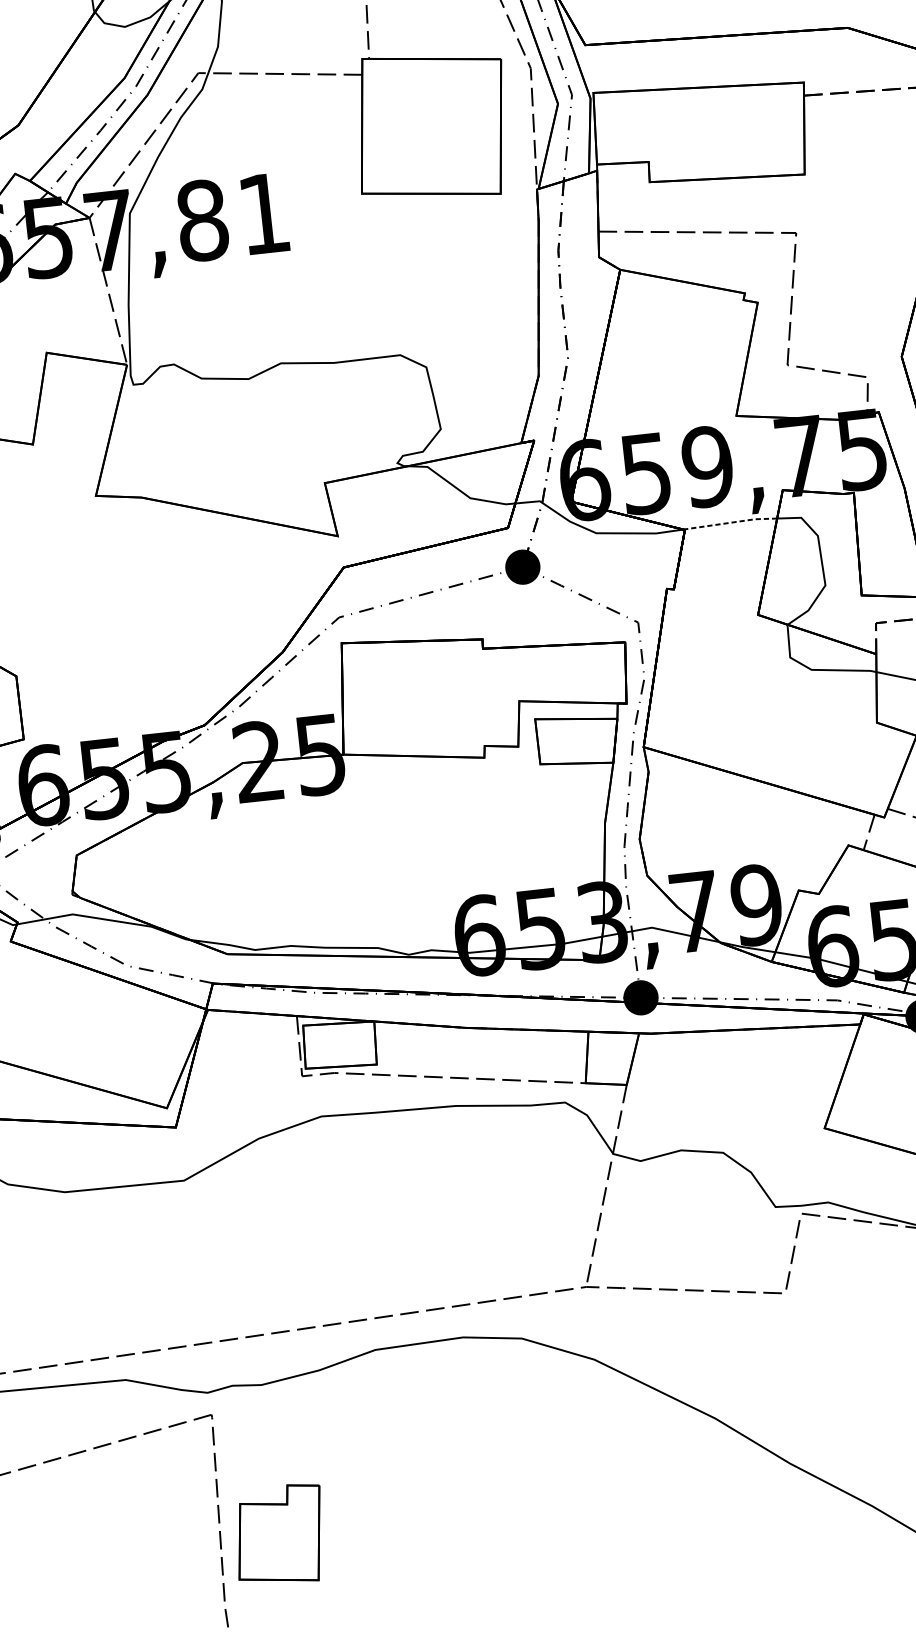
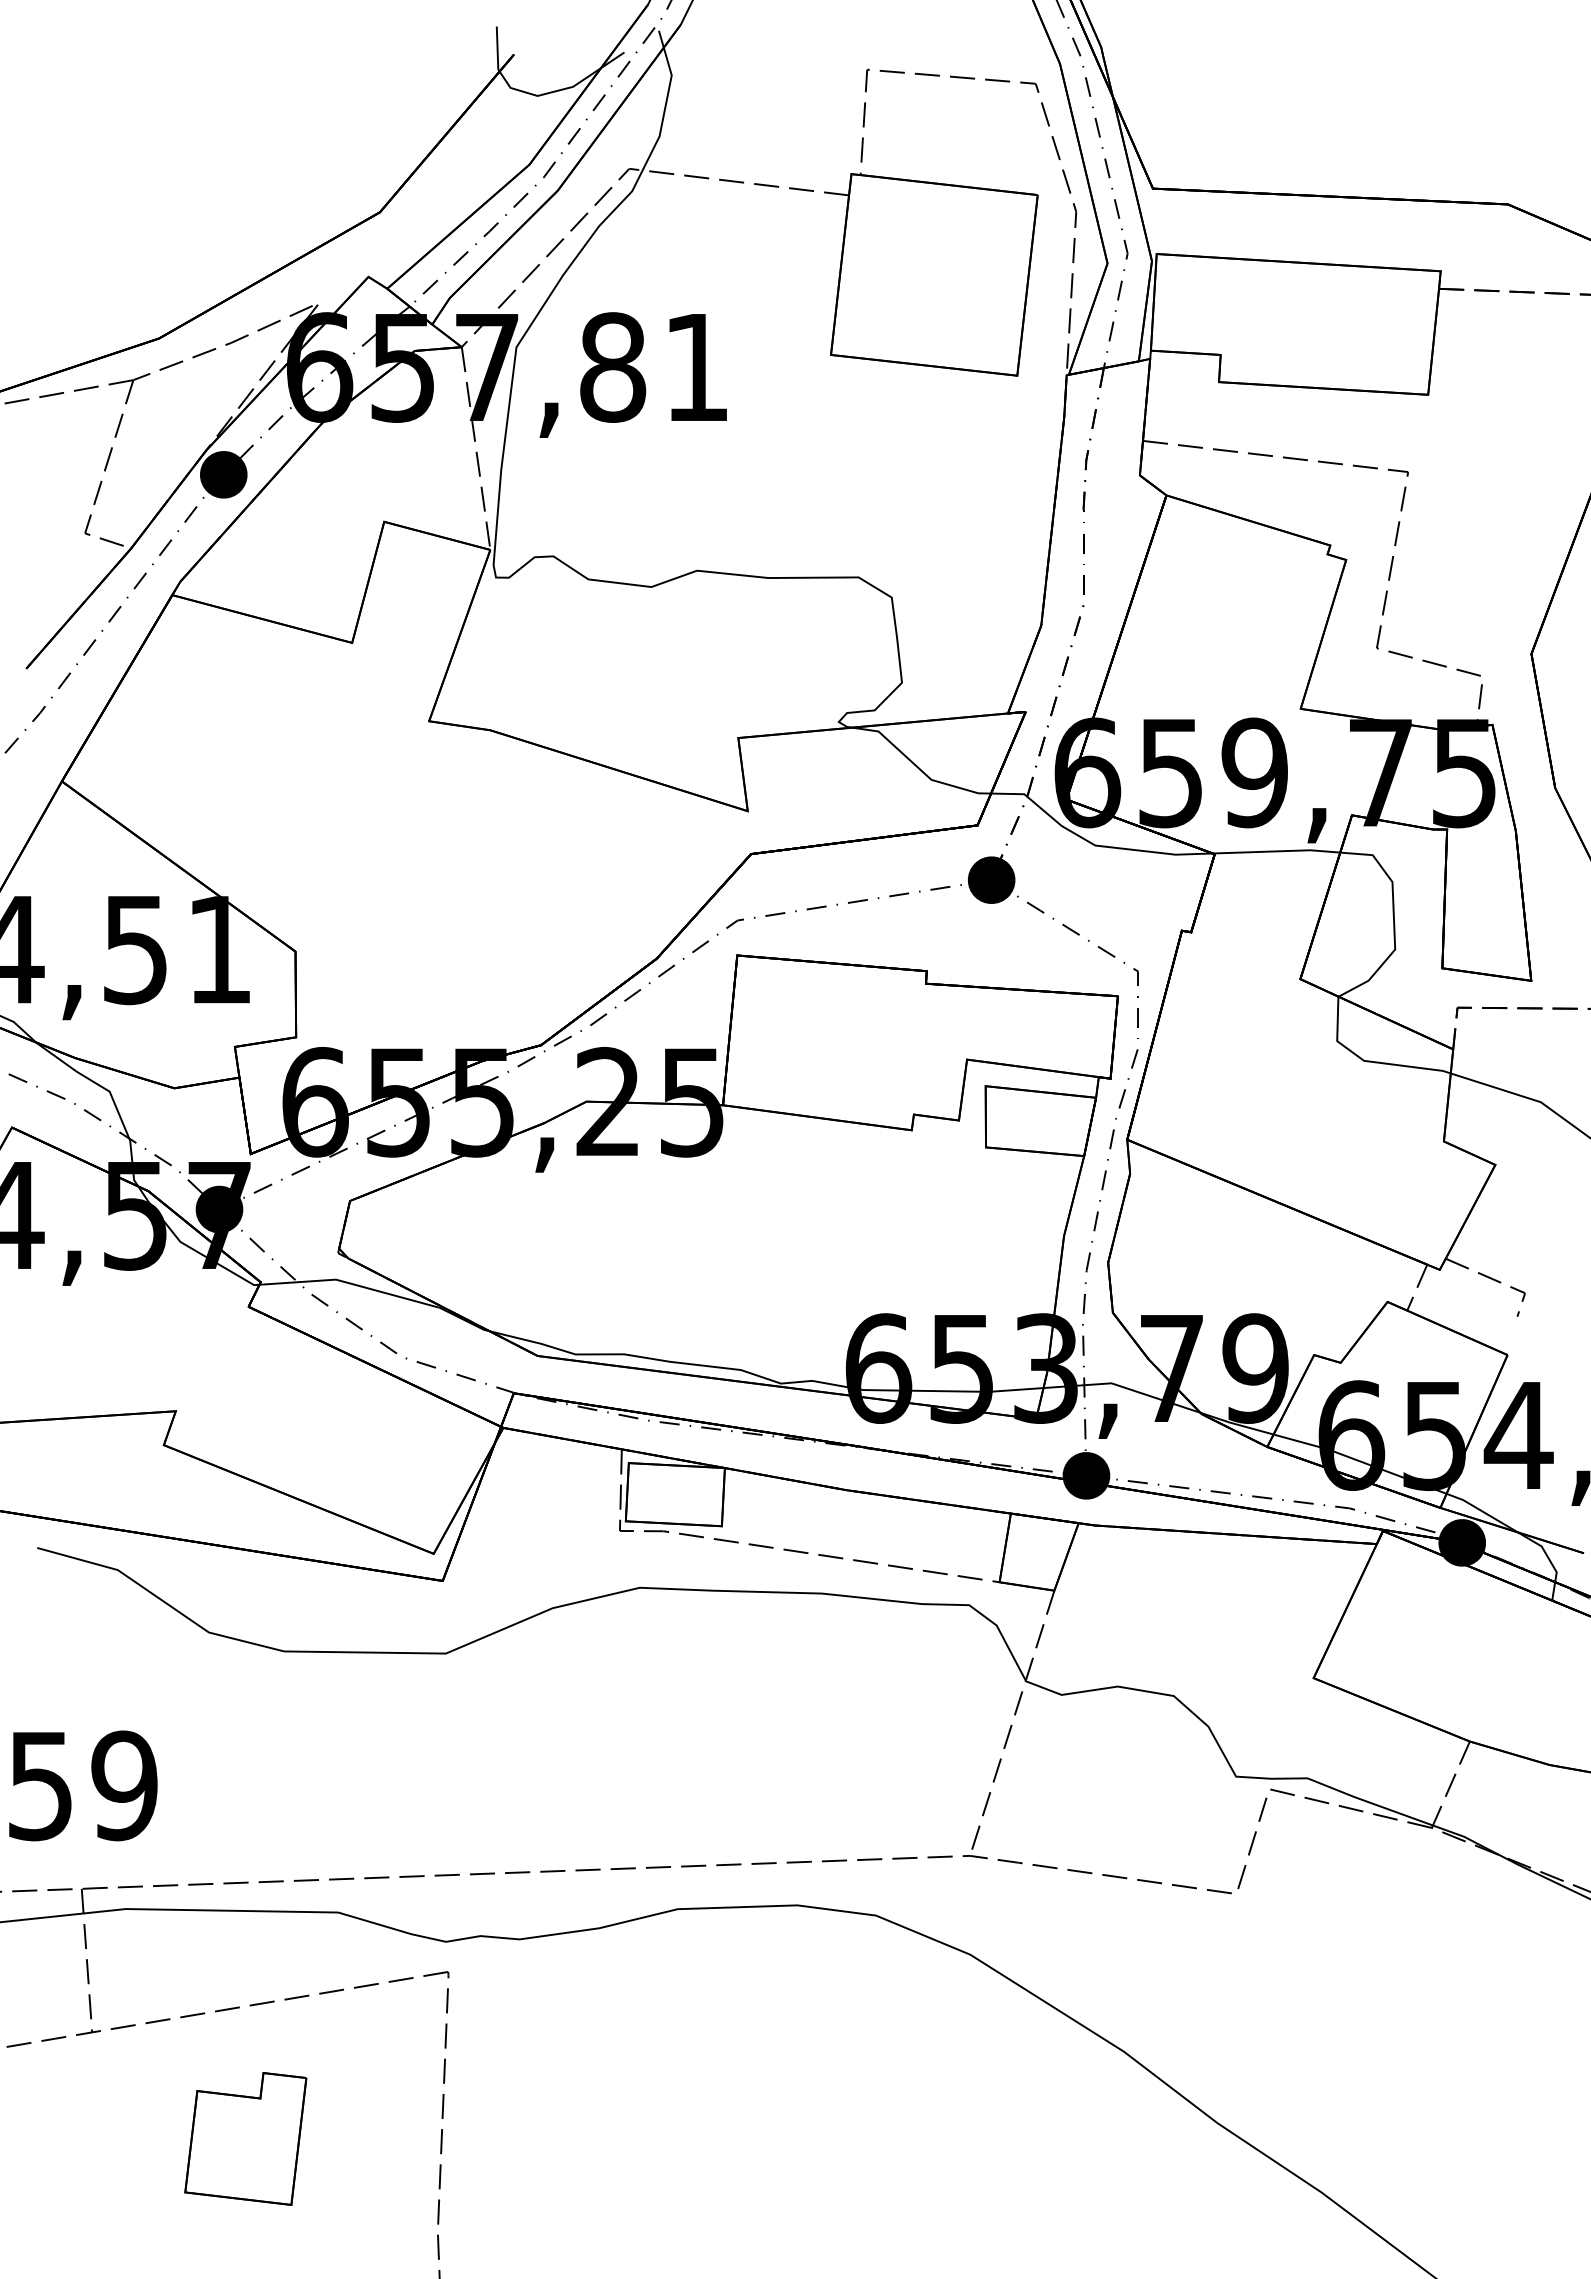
line: (730, 522) -> (1276, 851), dashed -> solid
part: (279, 1535) -> (245, 2138), moved

